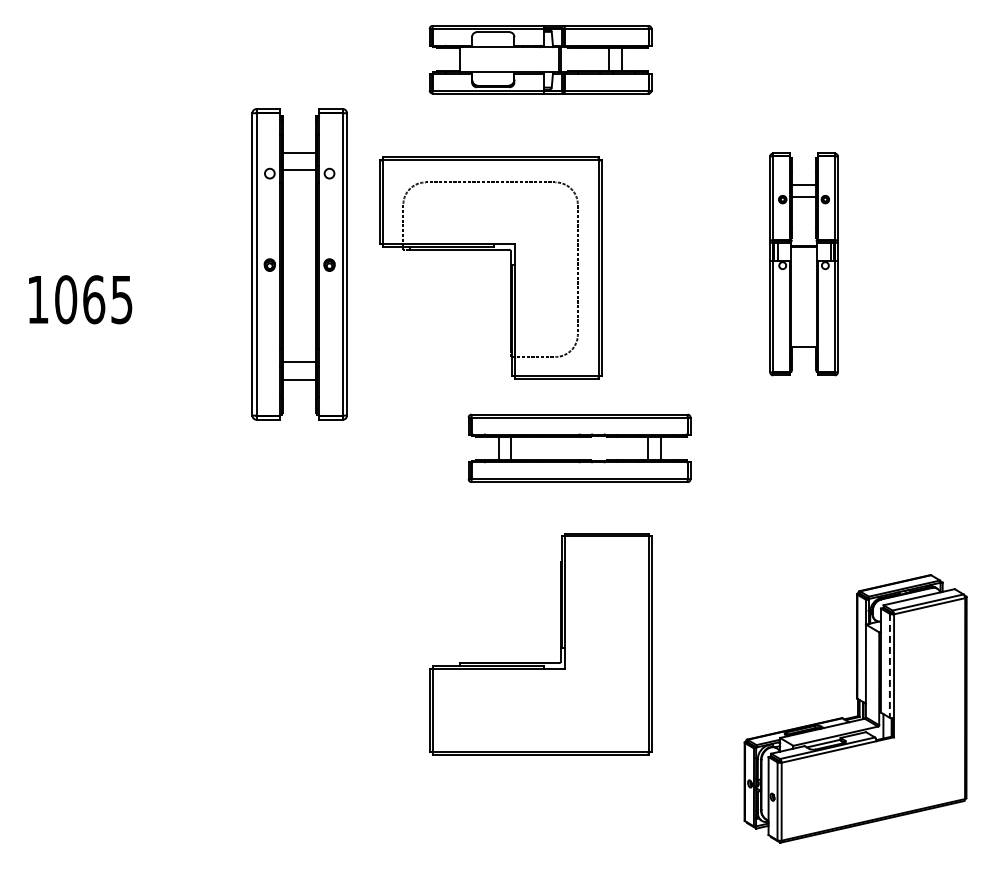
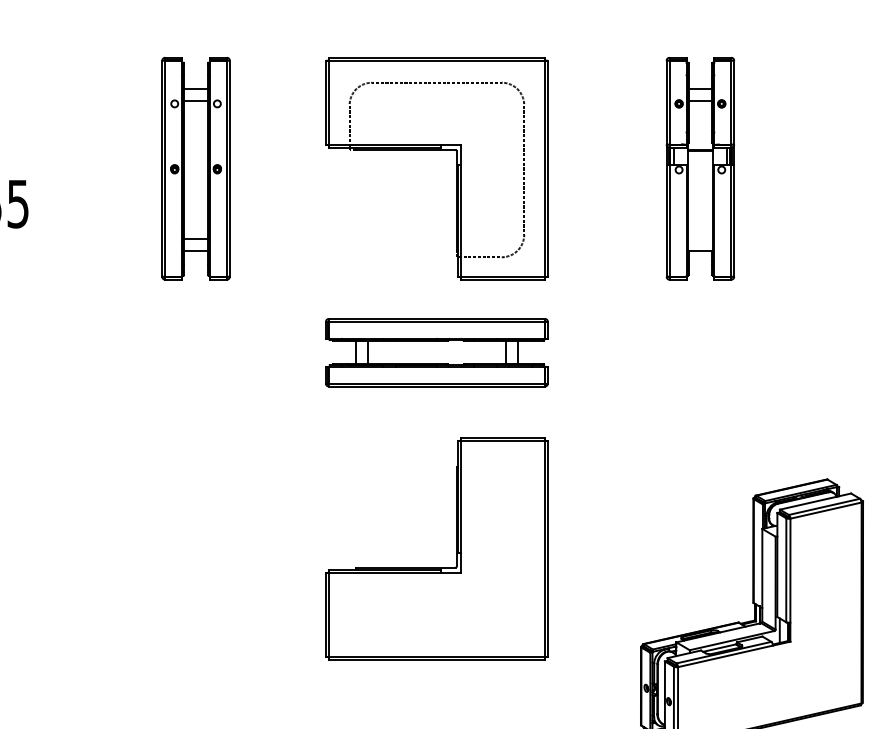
part: (490, 250) -> (436, 150), moved
part: (299, 264) -> (195, 168), size x0.71
part: (579, 447) -> (436, 351), moved
line: (889, 665) -> (785, 569), dashed -> solid

